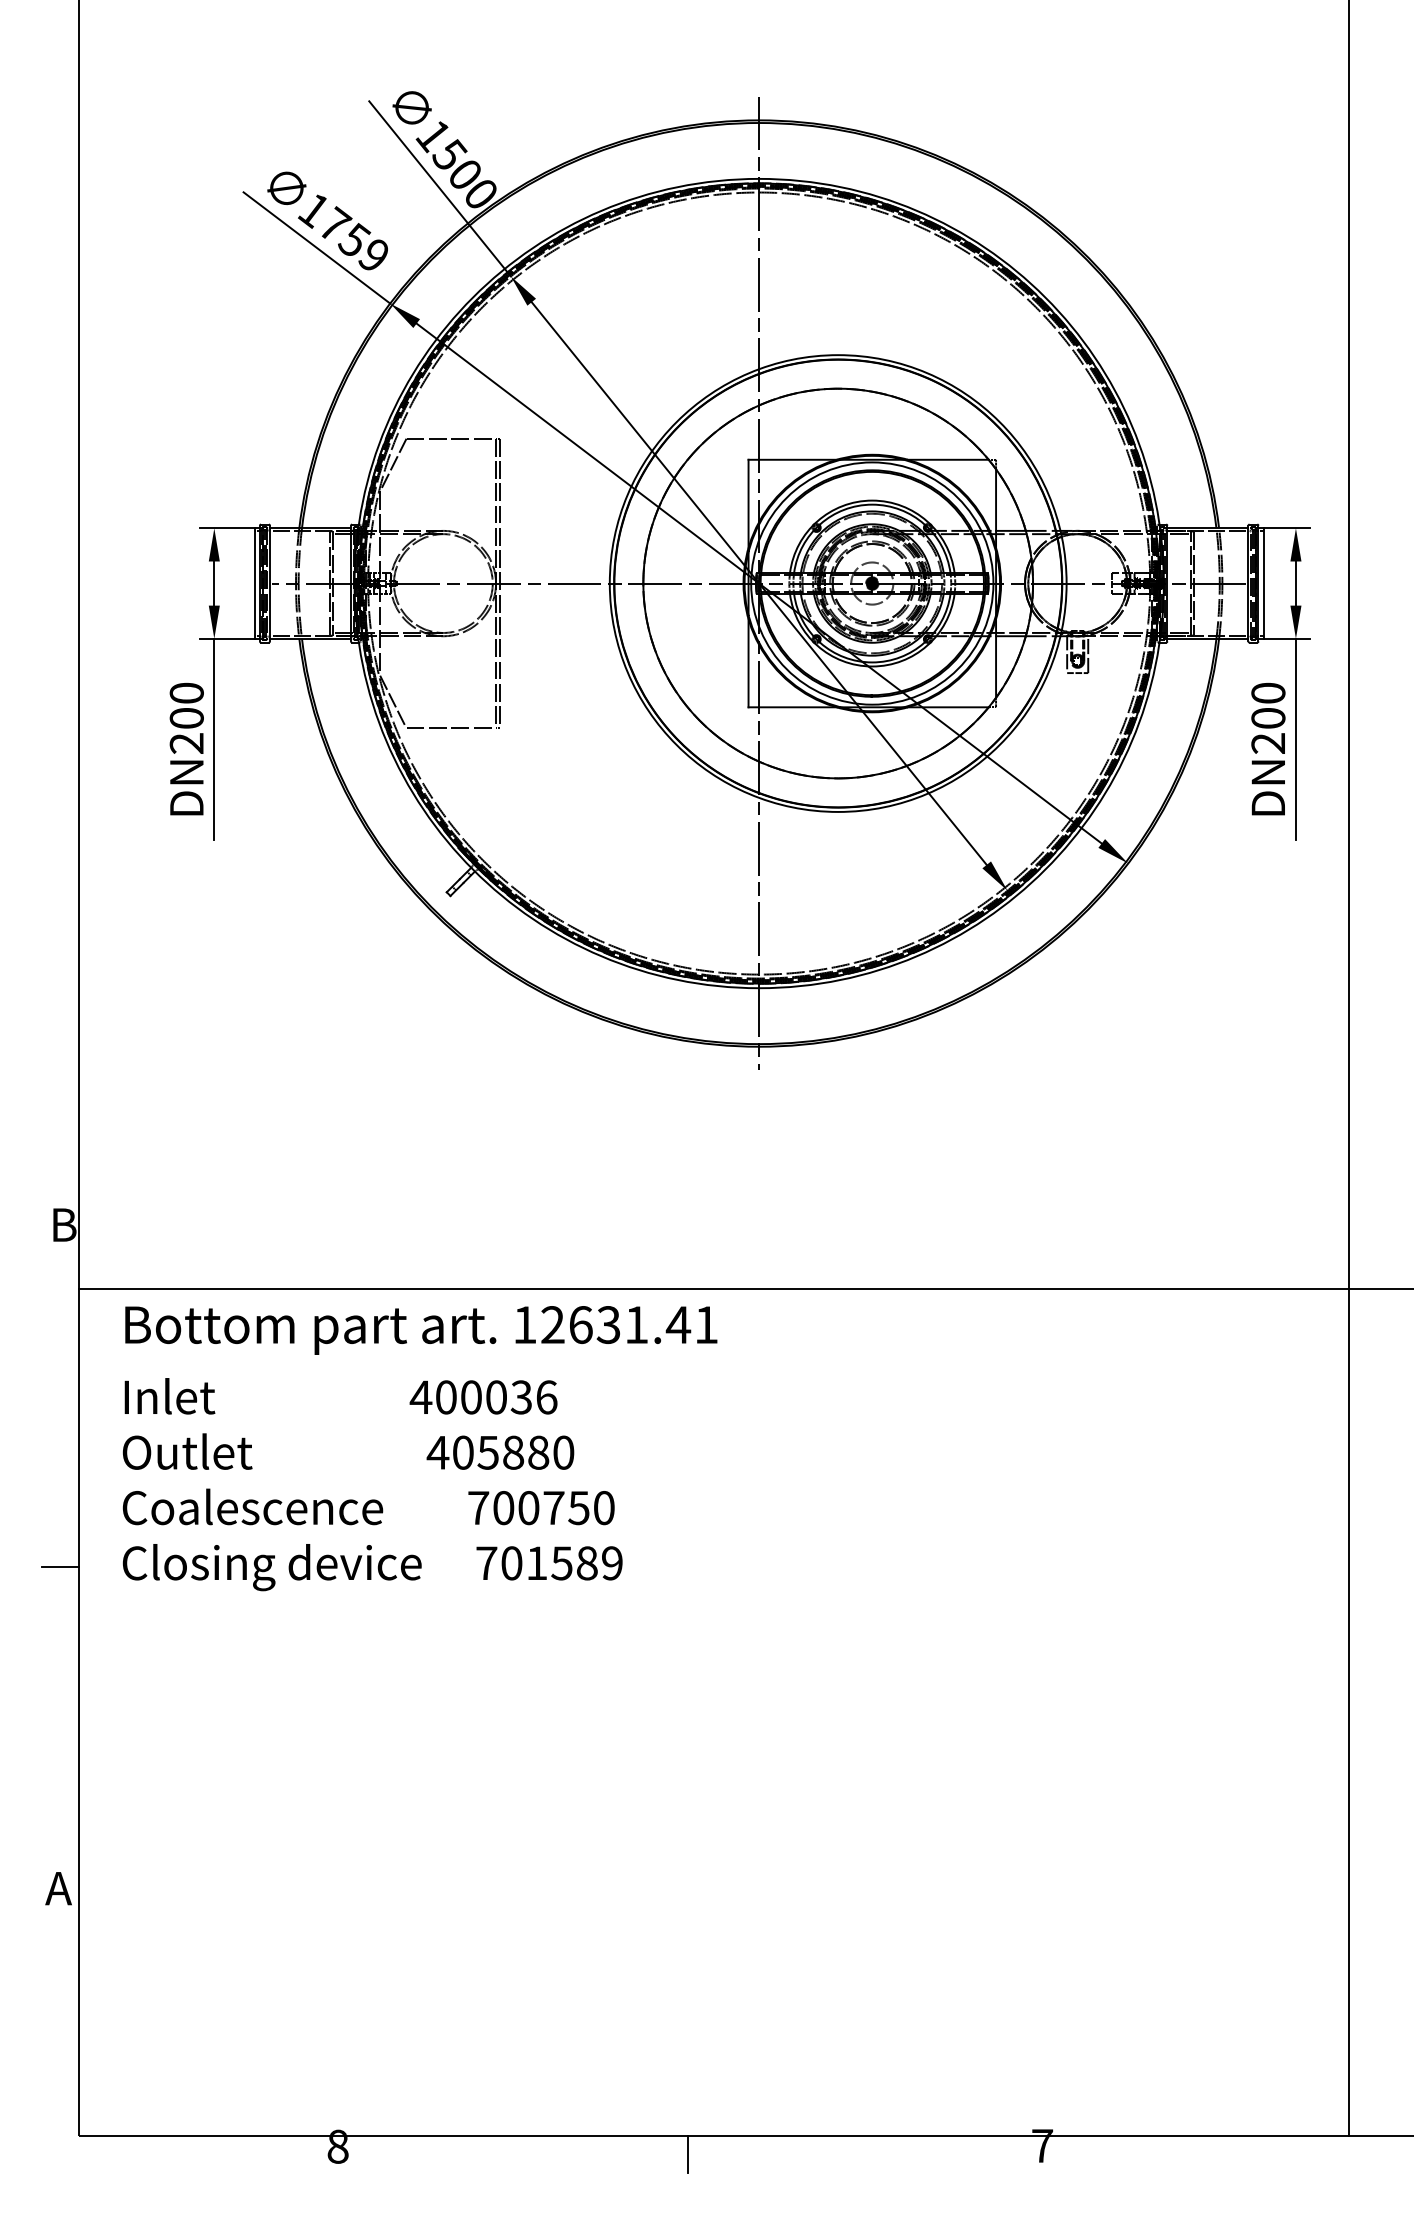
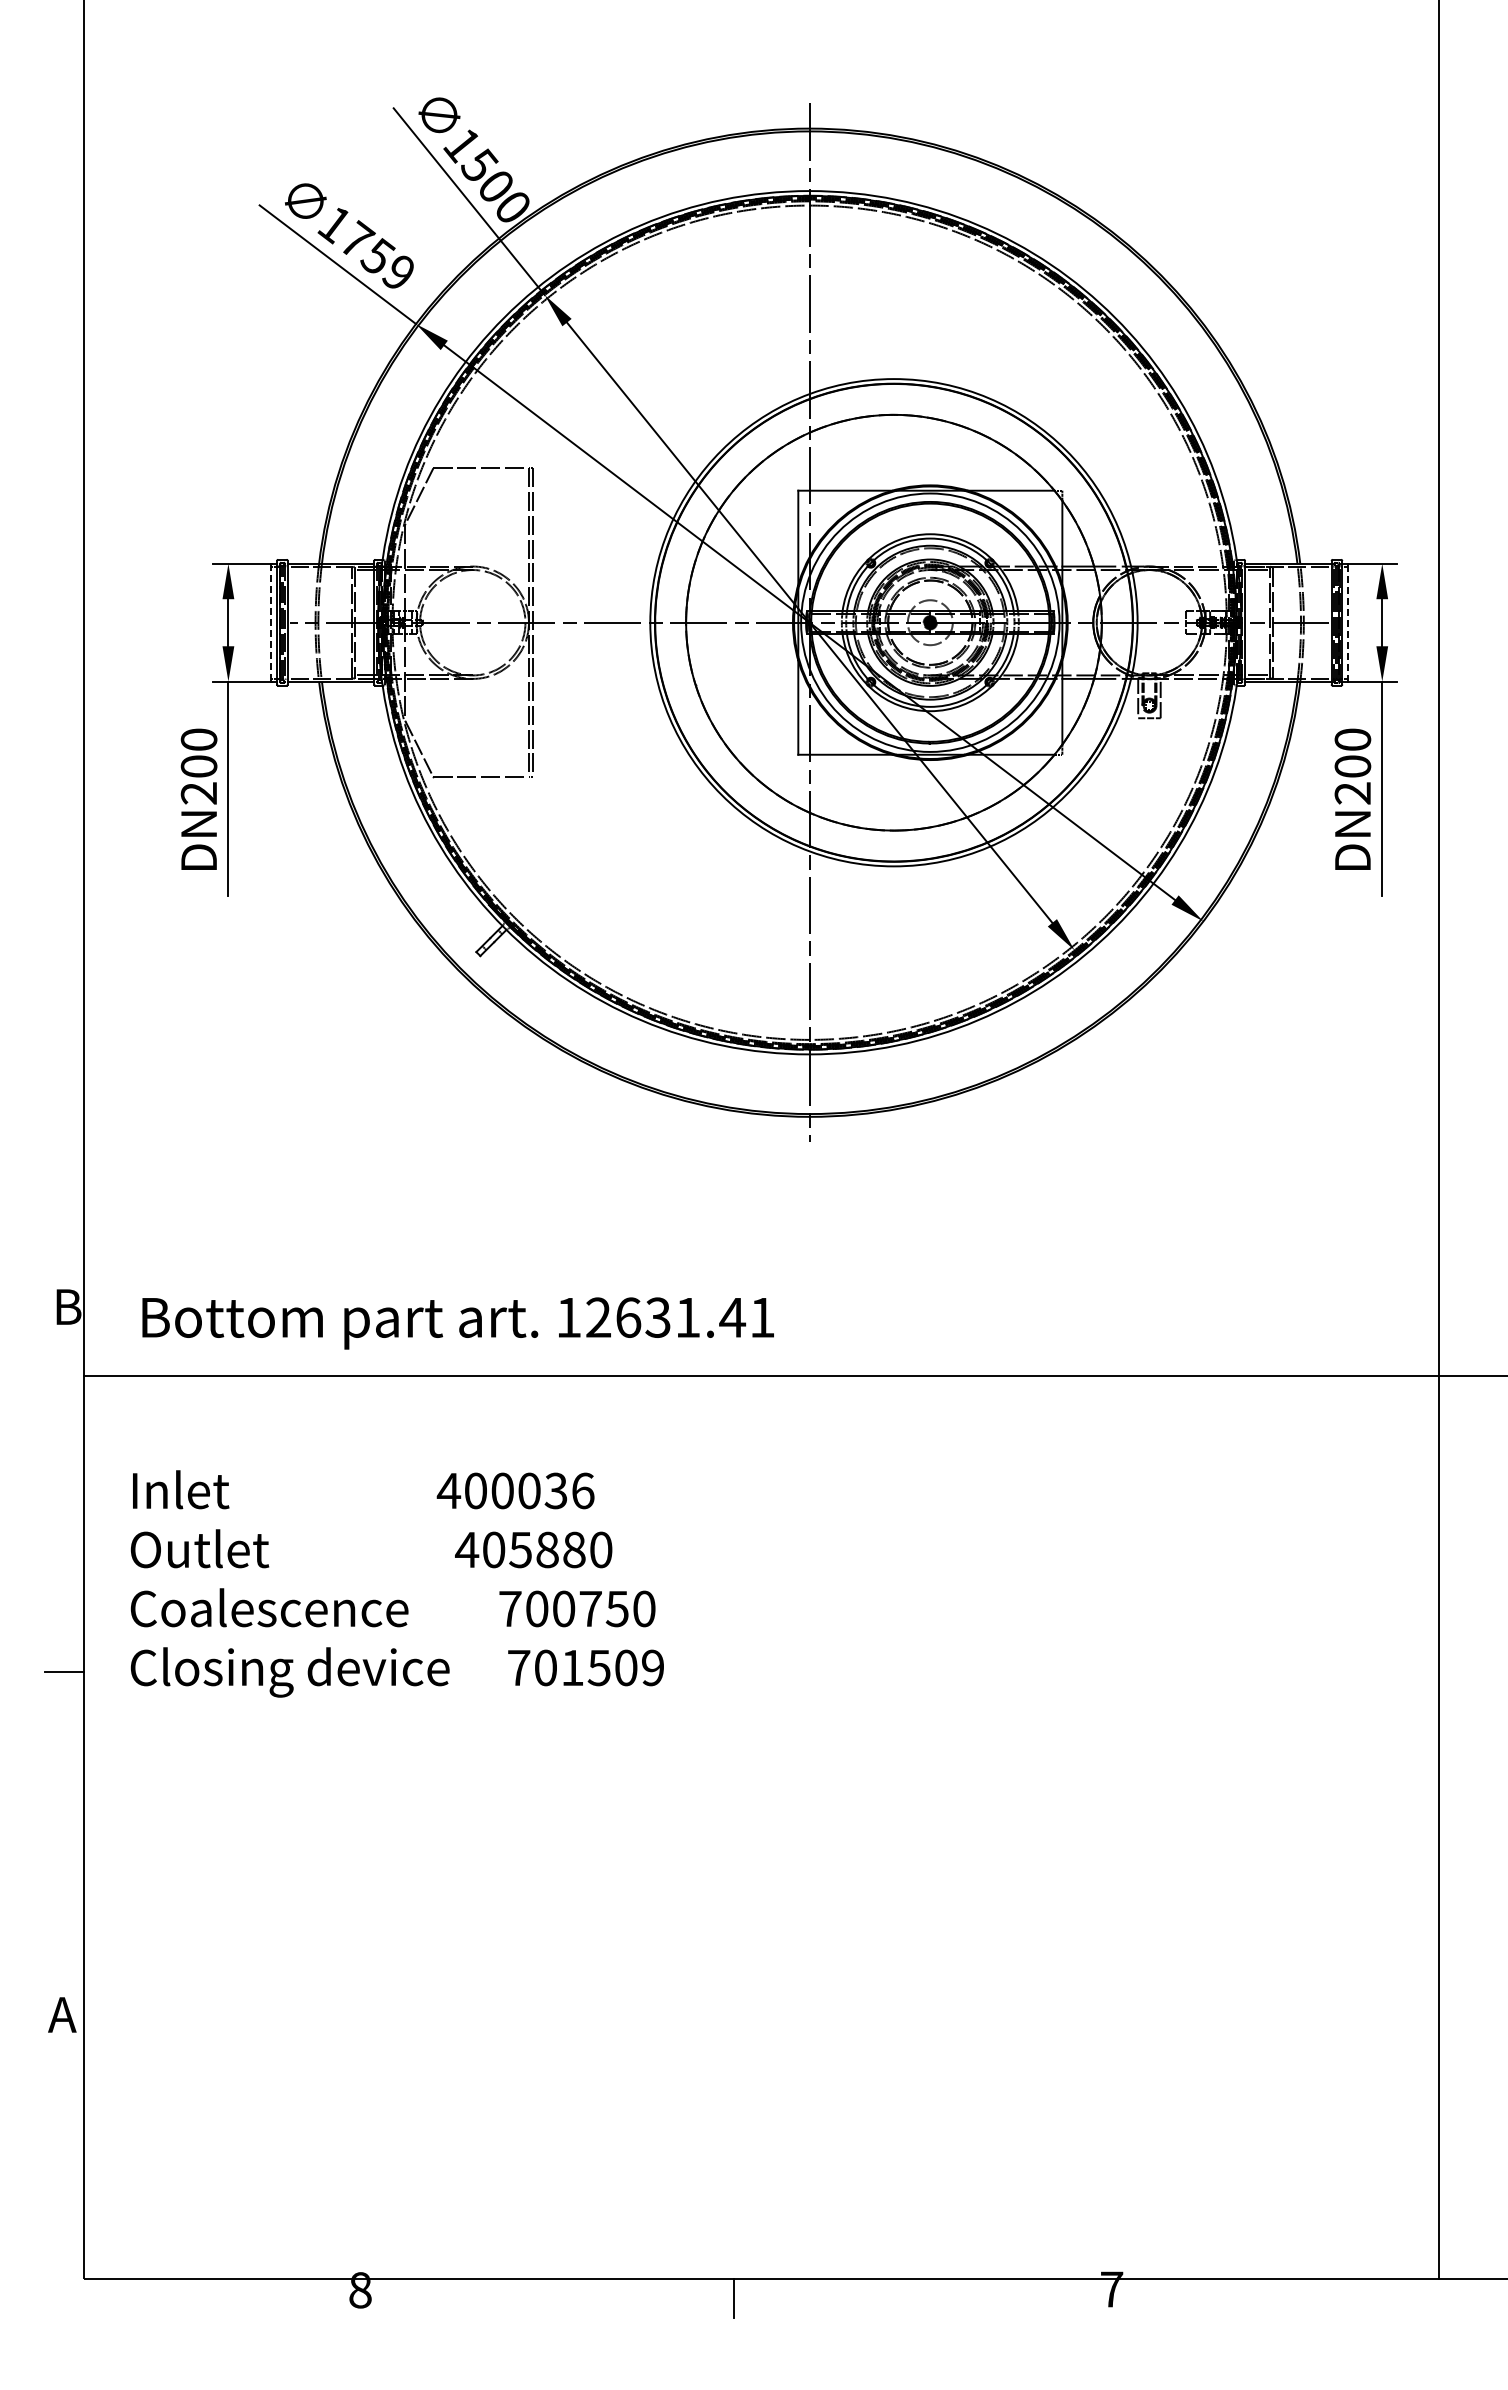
line: (254, 583) -> (271, 622), solid -> dashed
line: (1263, 583) -> (1347, 622), solid -> dashed
text: (420, 1330) -> (457, 1323), moved
text: (587, 1562) -> (626, 1667), 701589 -> 701509

